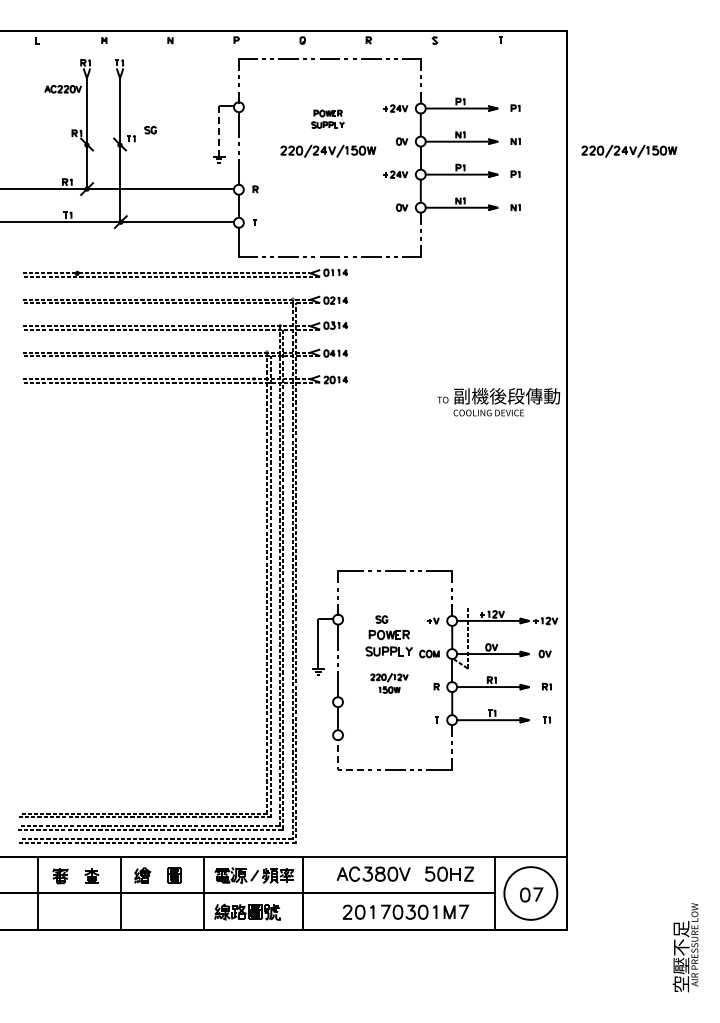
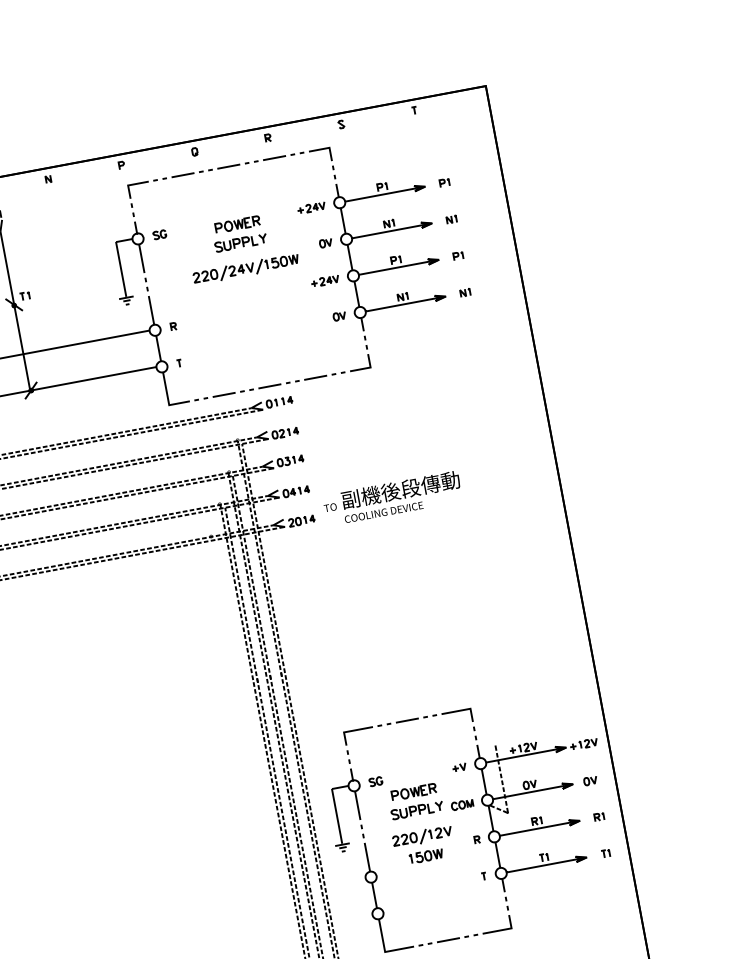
part: (327, 119) -> (238, 234), size x1.43
part: (150, 130) -> (159, 235), moved
line: (219, 131) -> (121, 269), dashed -> solid
part: (629, 150) -> (579, 205), removed
text: (498, 402) -> (392, 498), moved
part: (381, 619) -> (375, 781), moved
part: (389, 683) -> (424, 845), size x1.43
line: (338, 768) -> (385, 950), dashed -> solid

